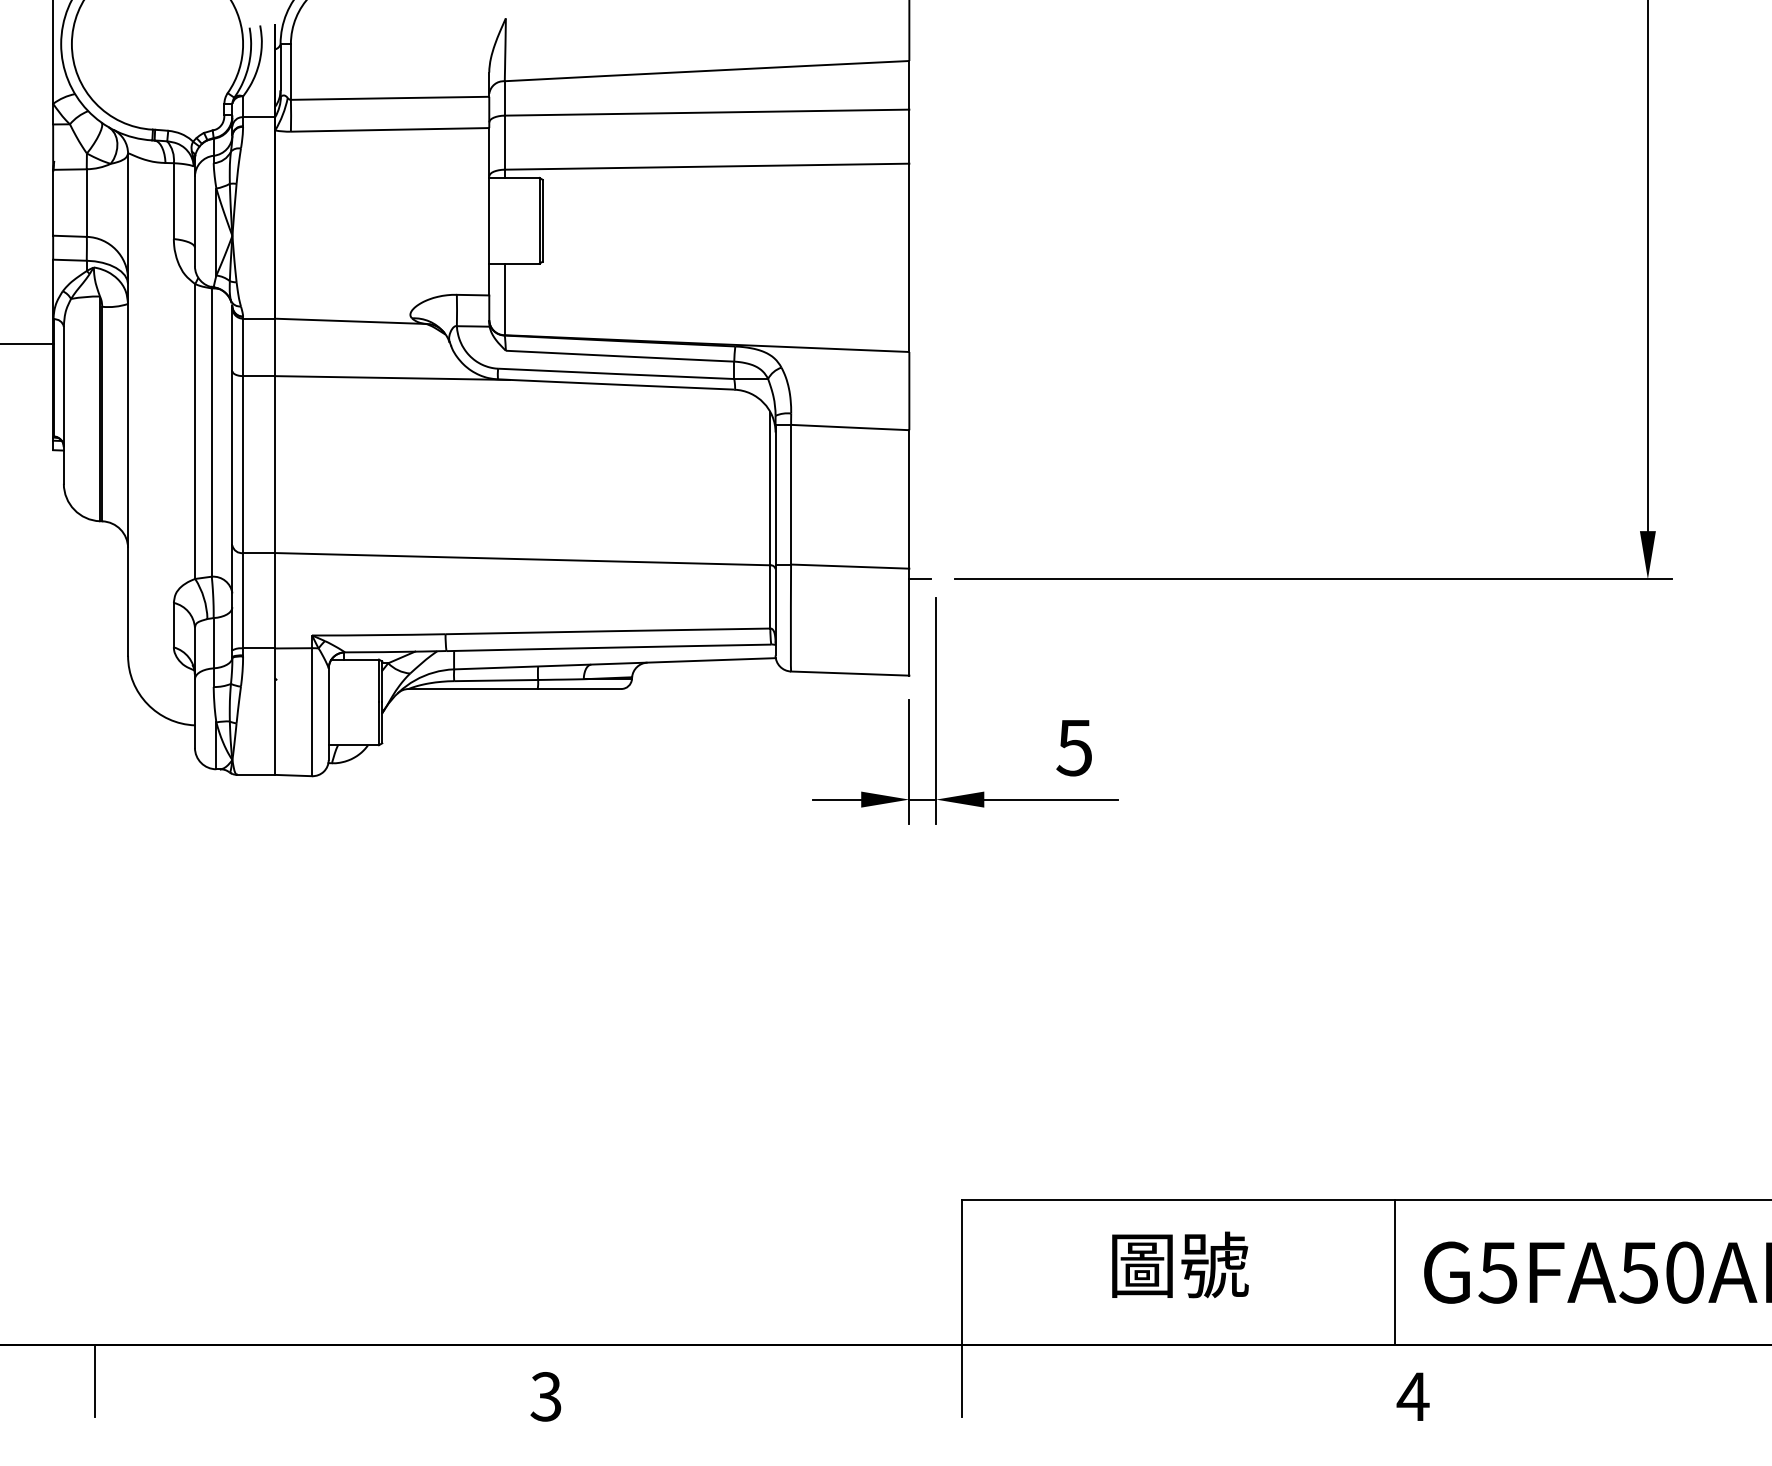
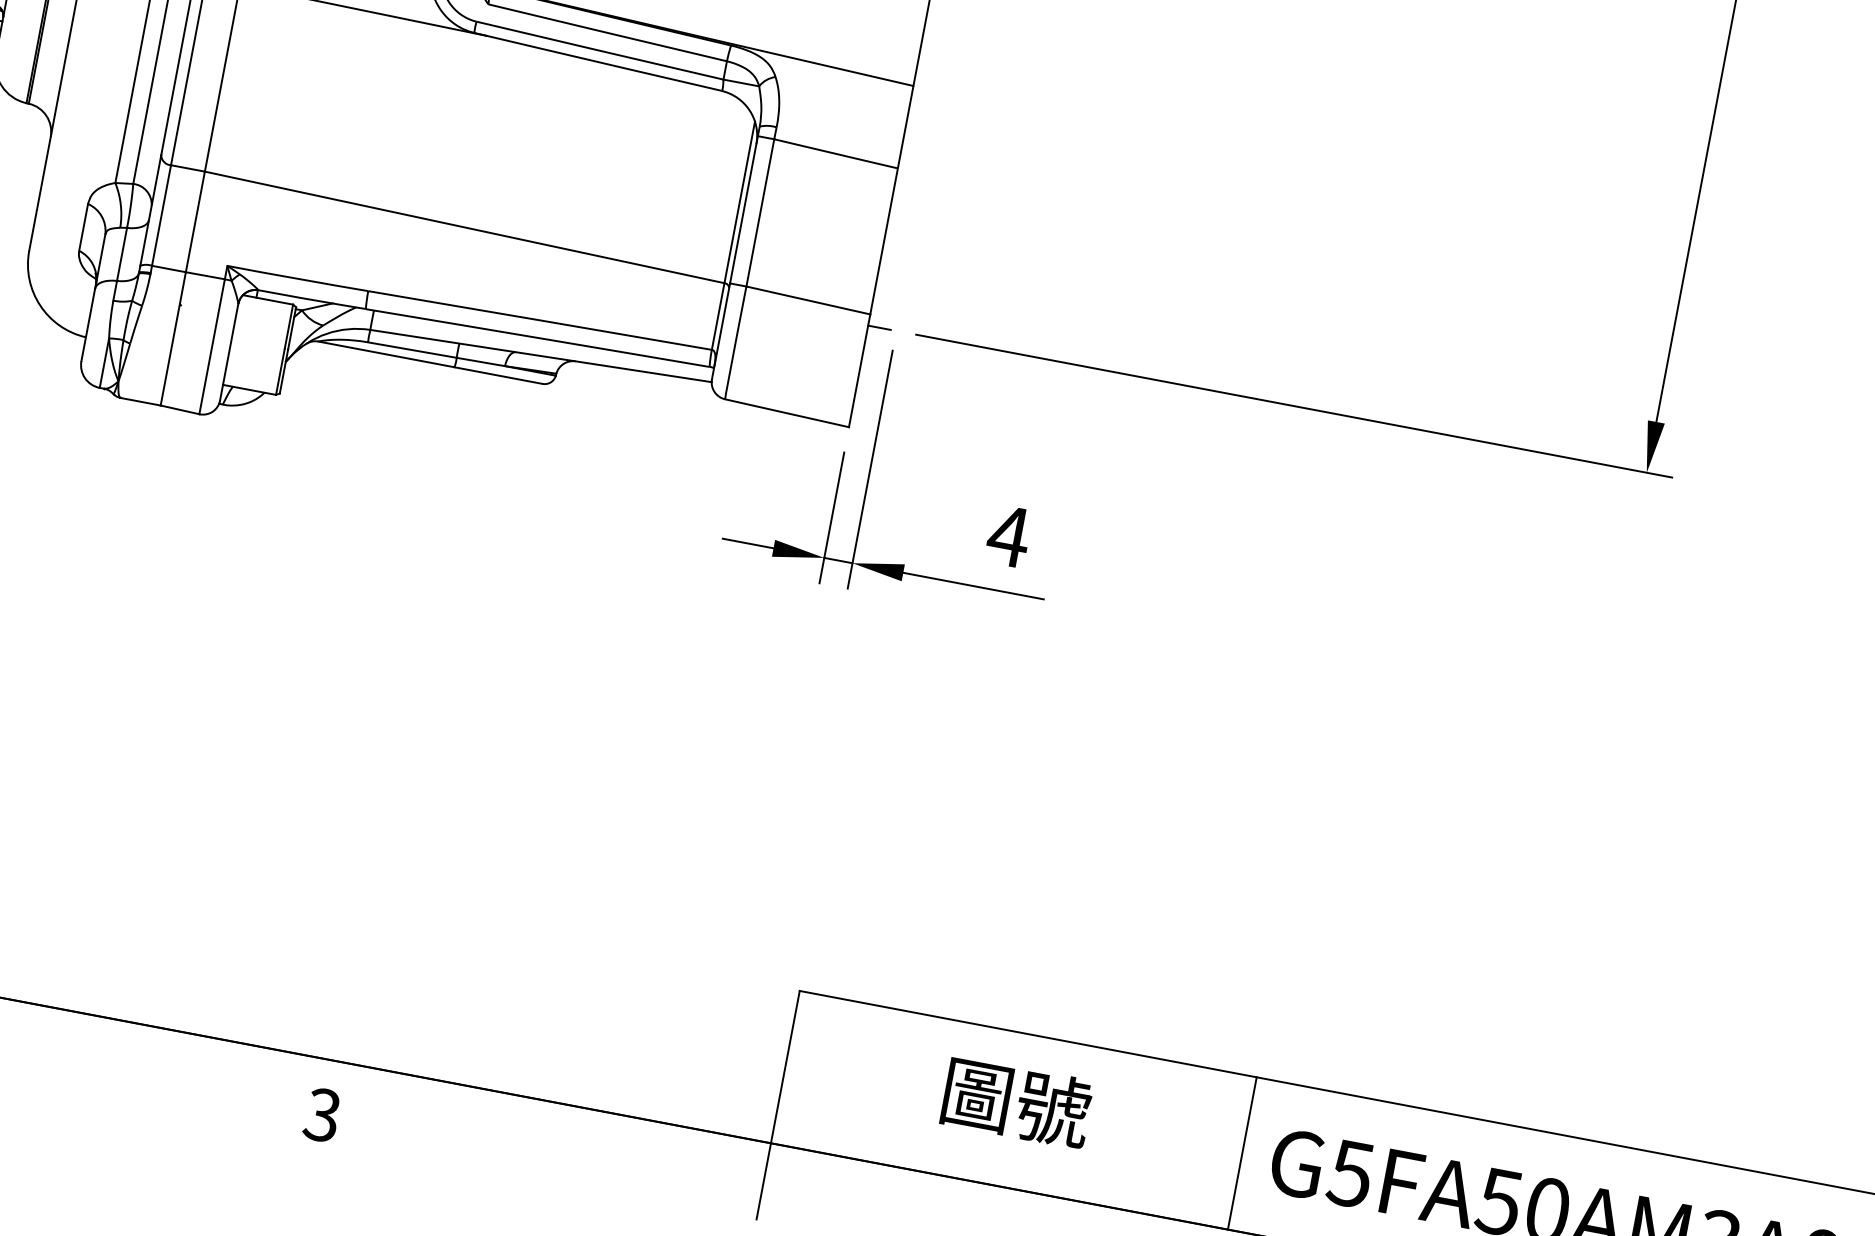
text: (1074, 748) -> (1008, 536), 5 -> 4

